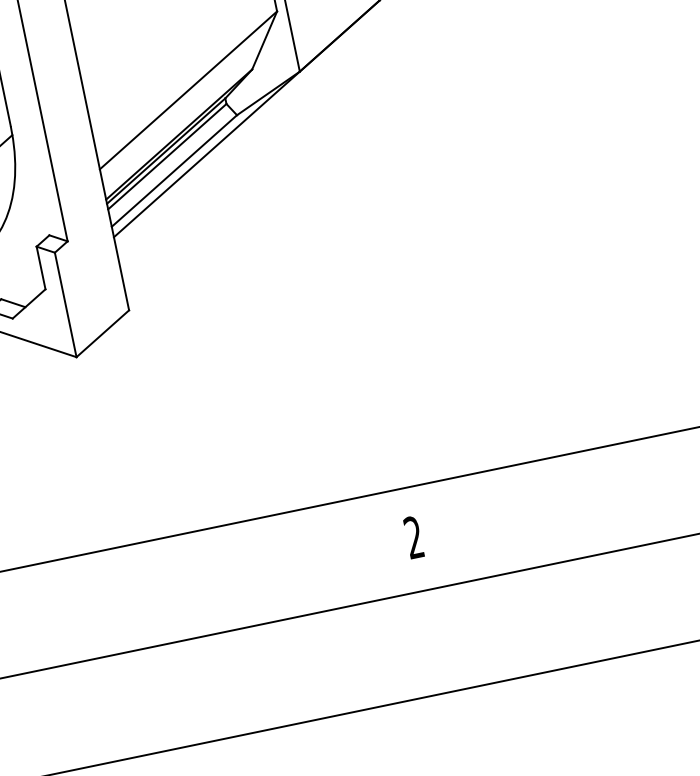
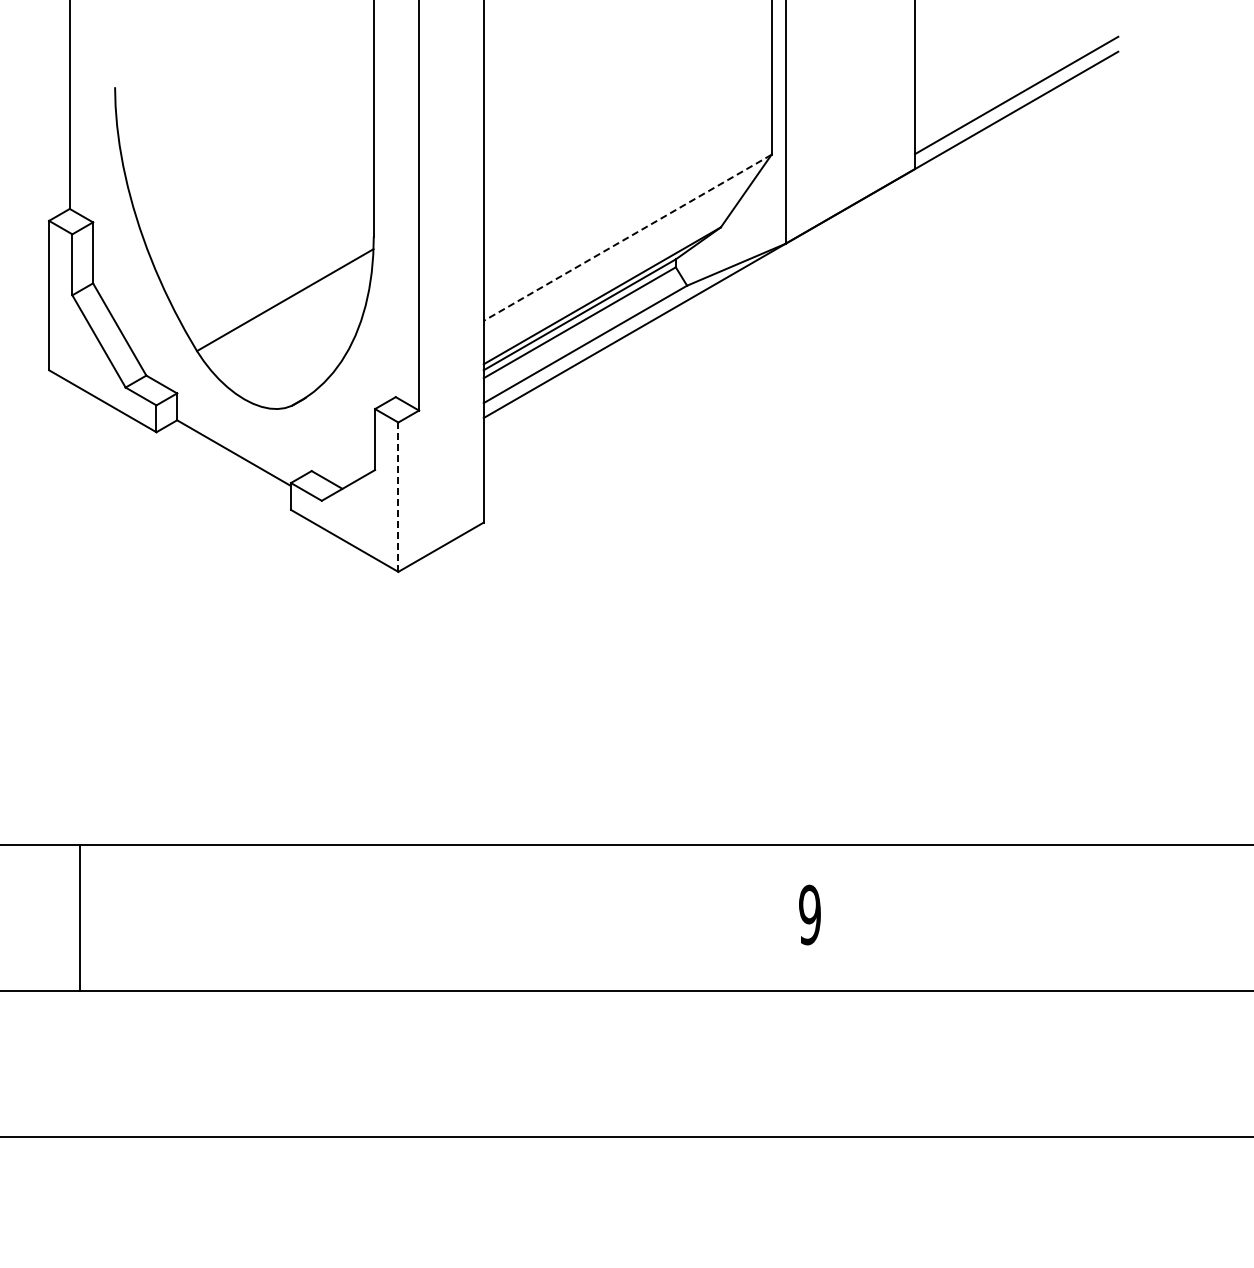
line: (188, 90) -> (627, 238), solid -> dashed
line: (65, 305) -> (398, 497), solid -> dashed
text: (413, 537) -> (809, 914), 2 -> 9

